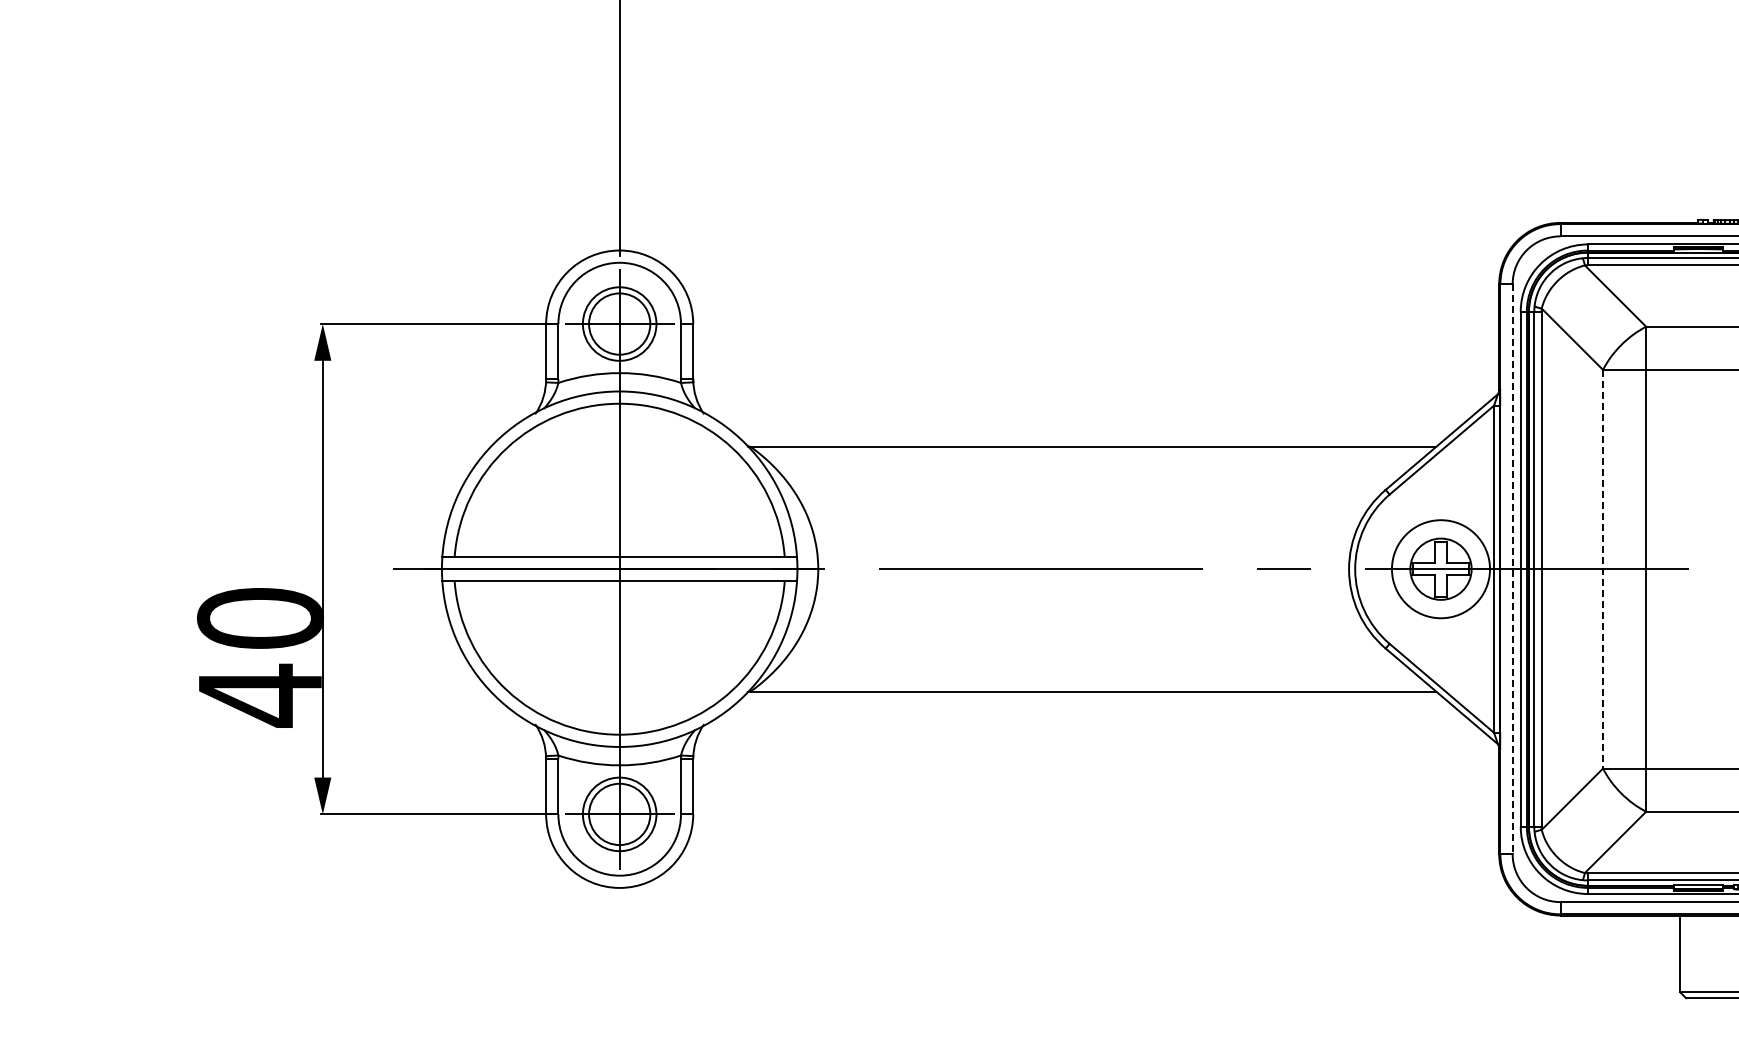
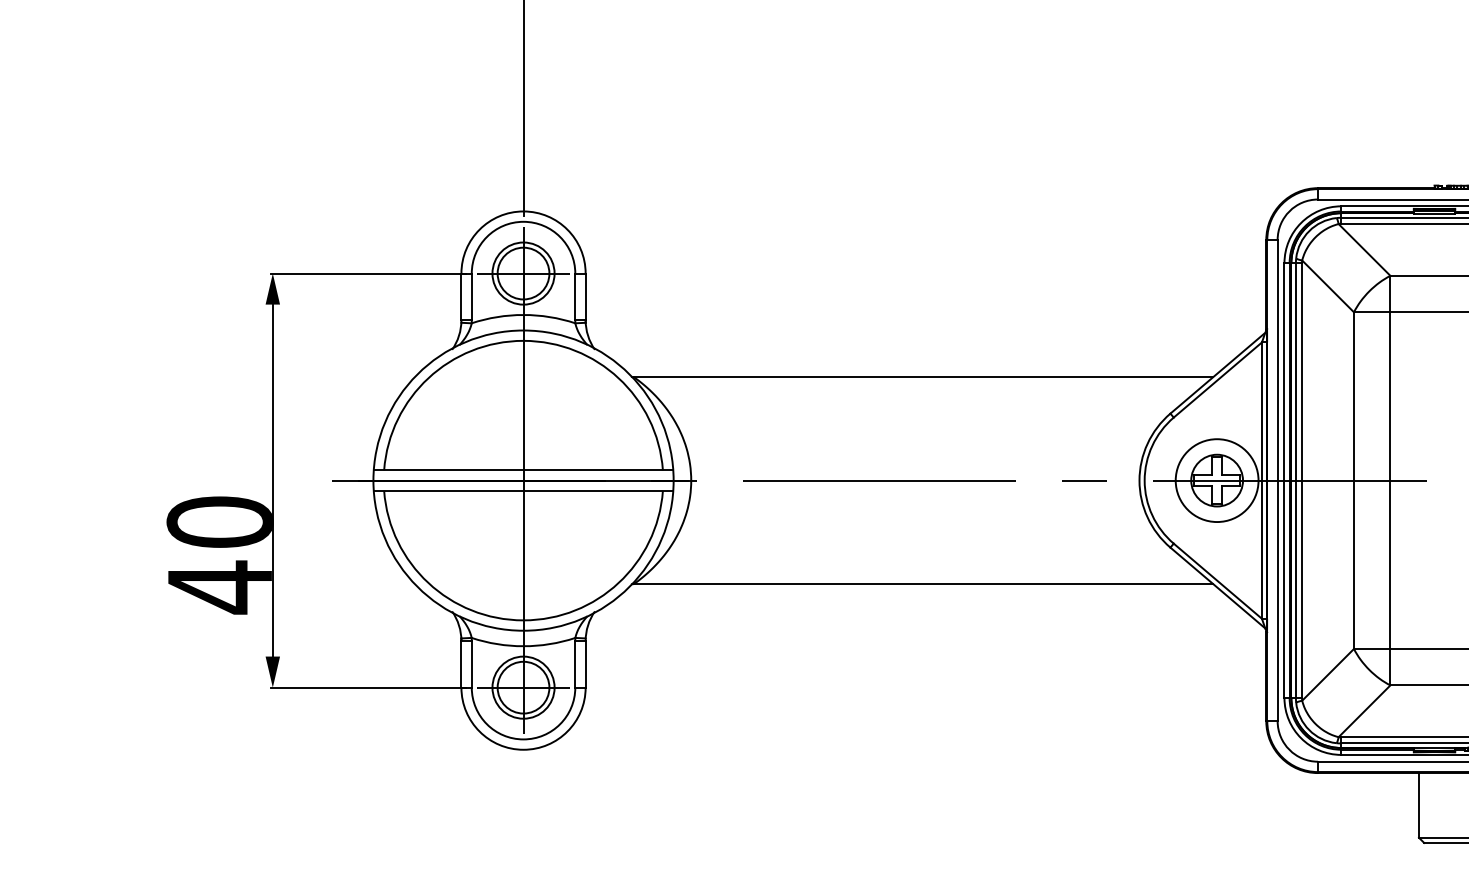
line: (1512, 569) -> (1277, 480), dashed -> solid
line: (1603, 569) -> (1354, 480), dashed -> solid

